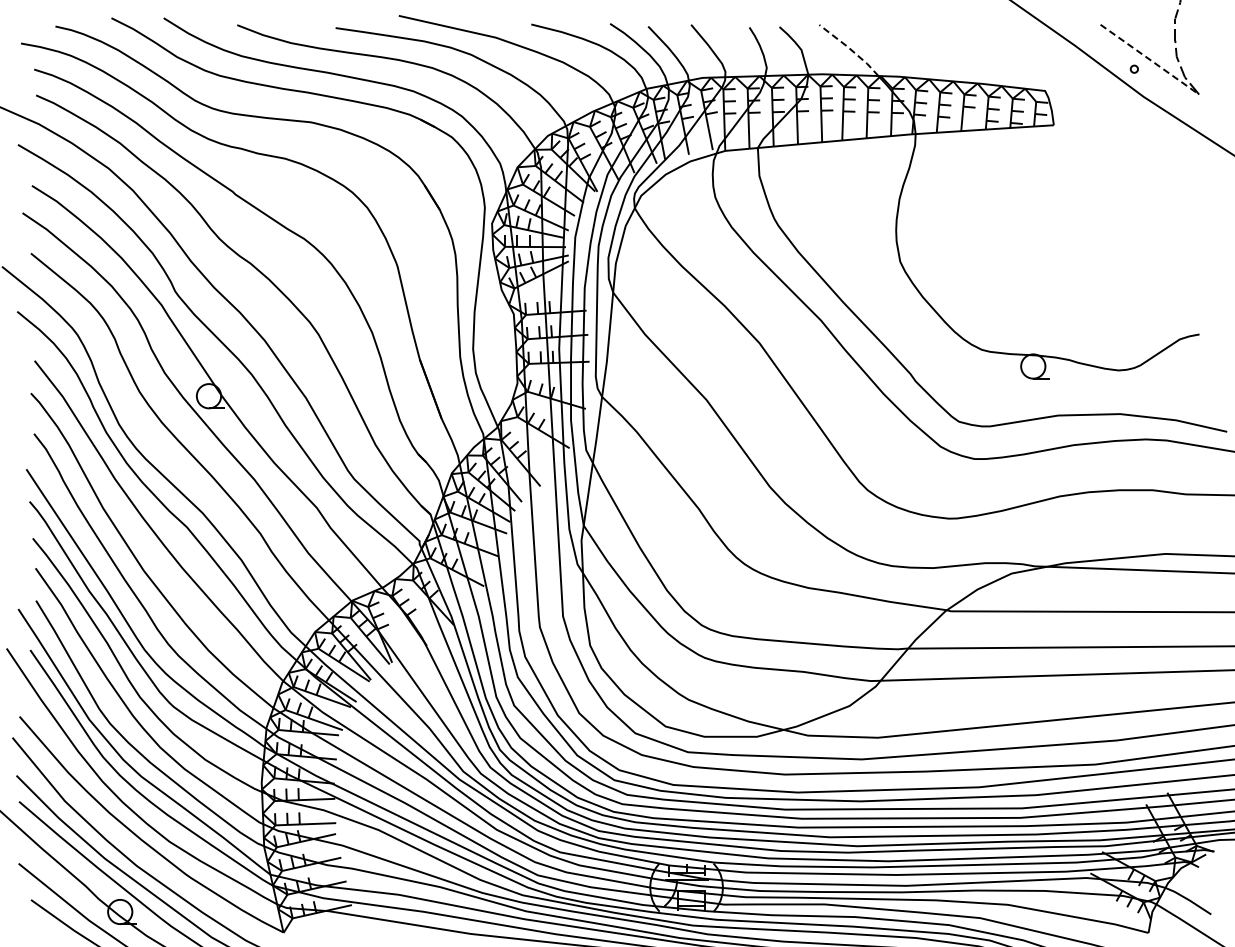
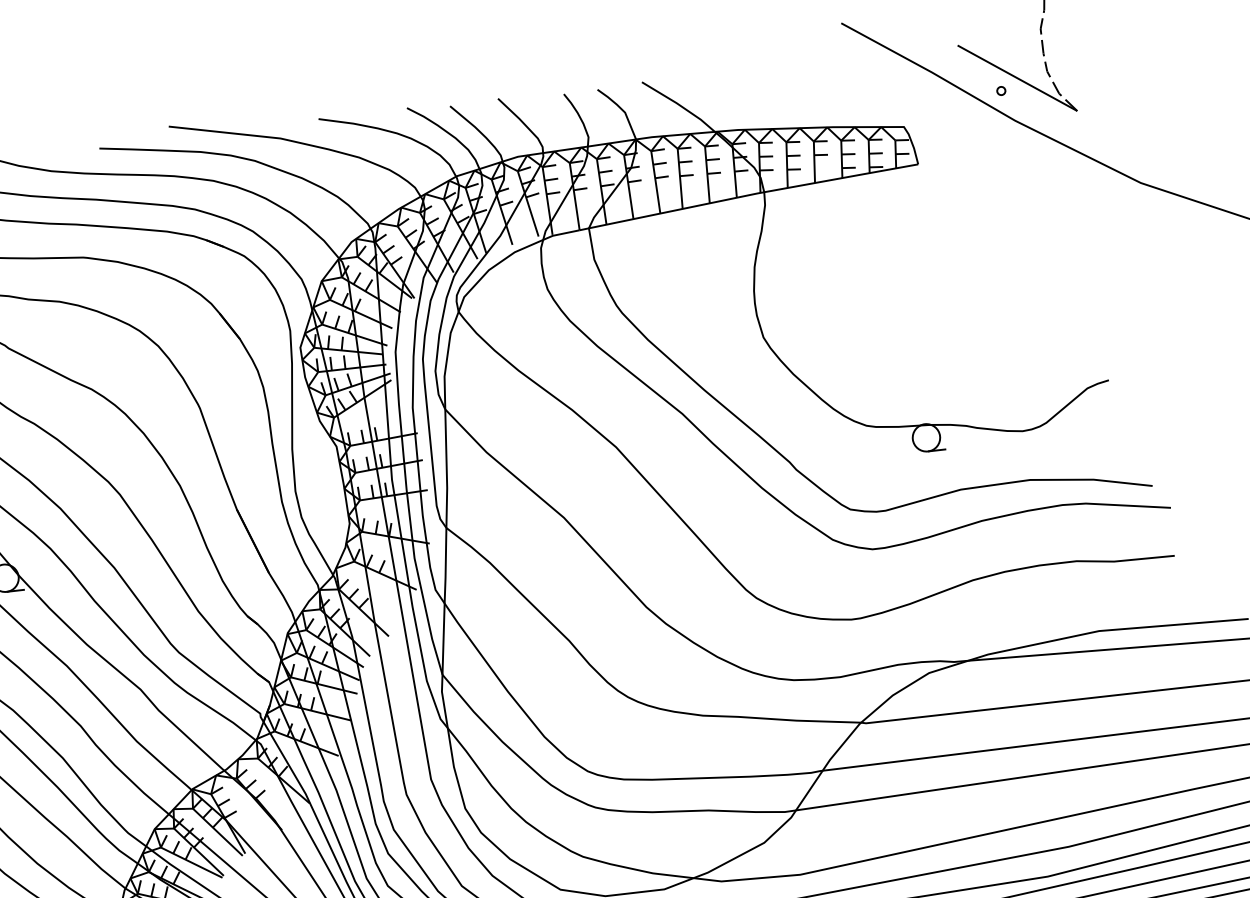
line: (850, 49) -> (680, 105), dashed -> solid
line: (1150, 59) -> (1018, 77), dashed -> solid

